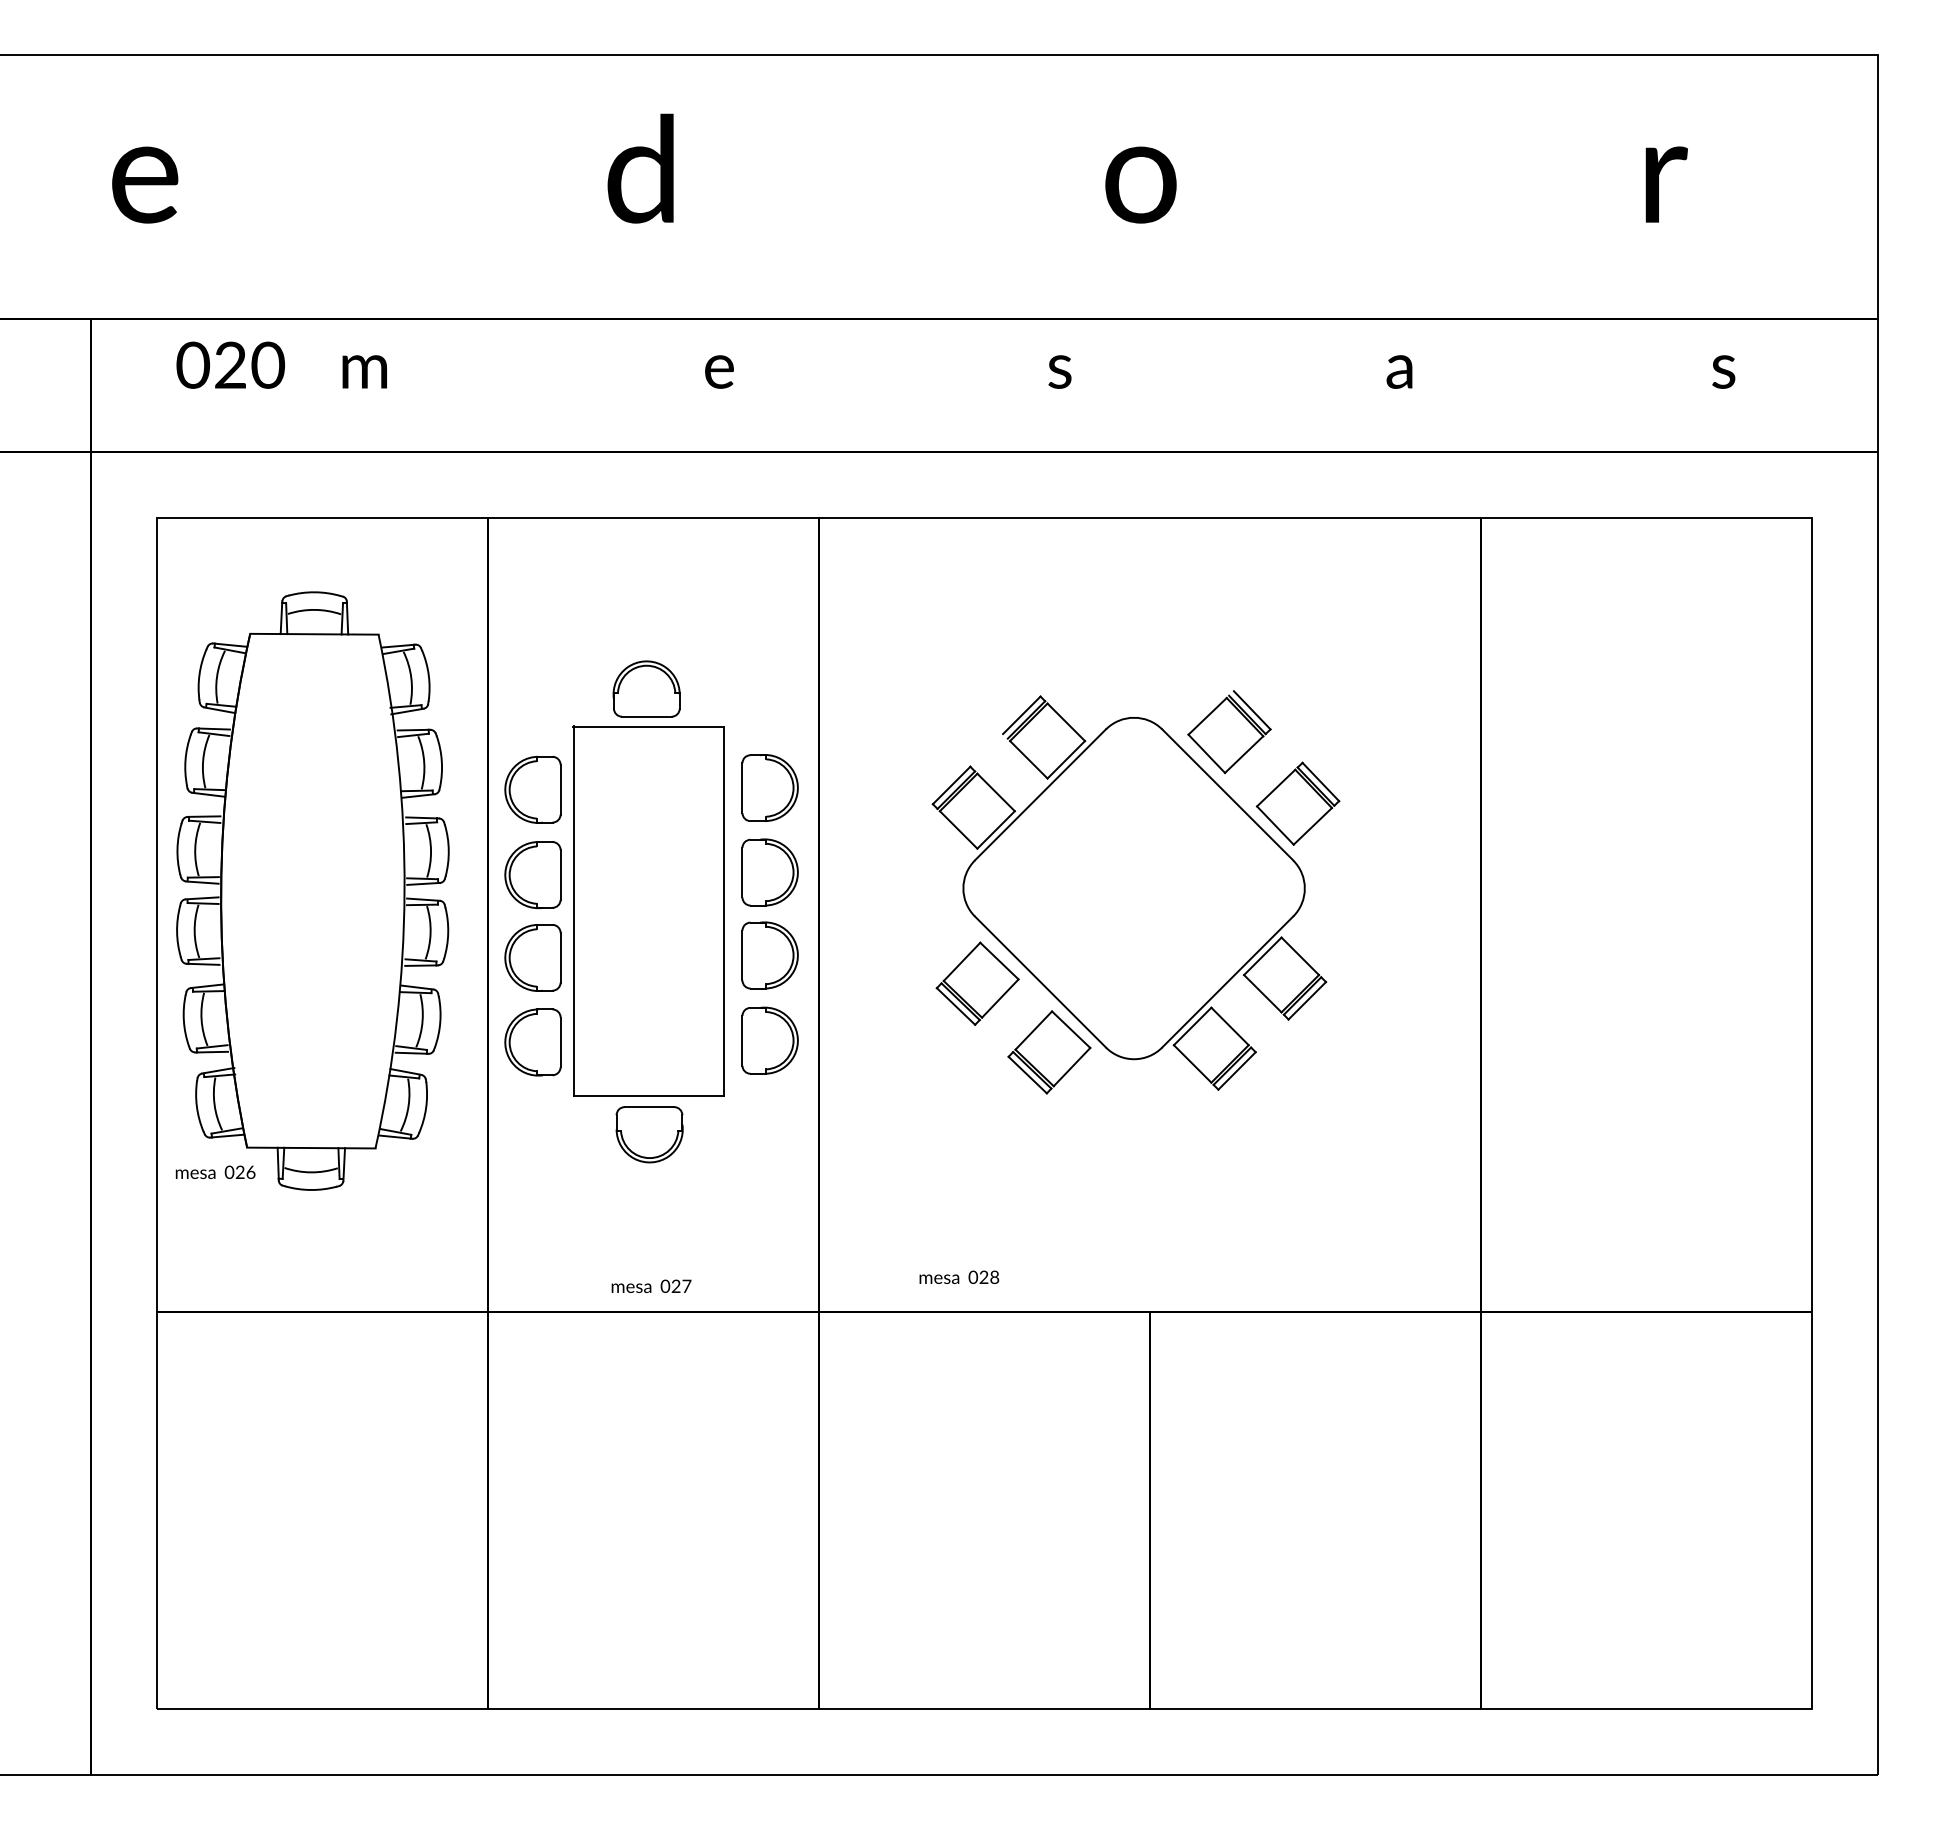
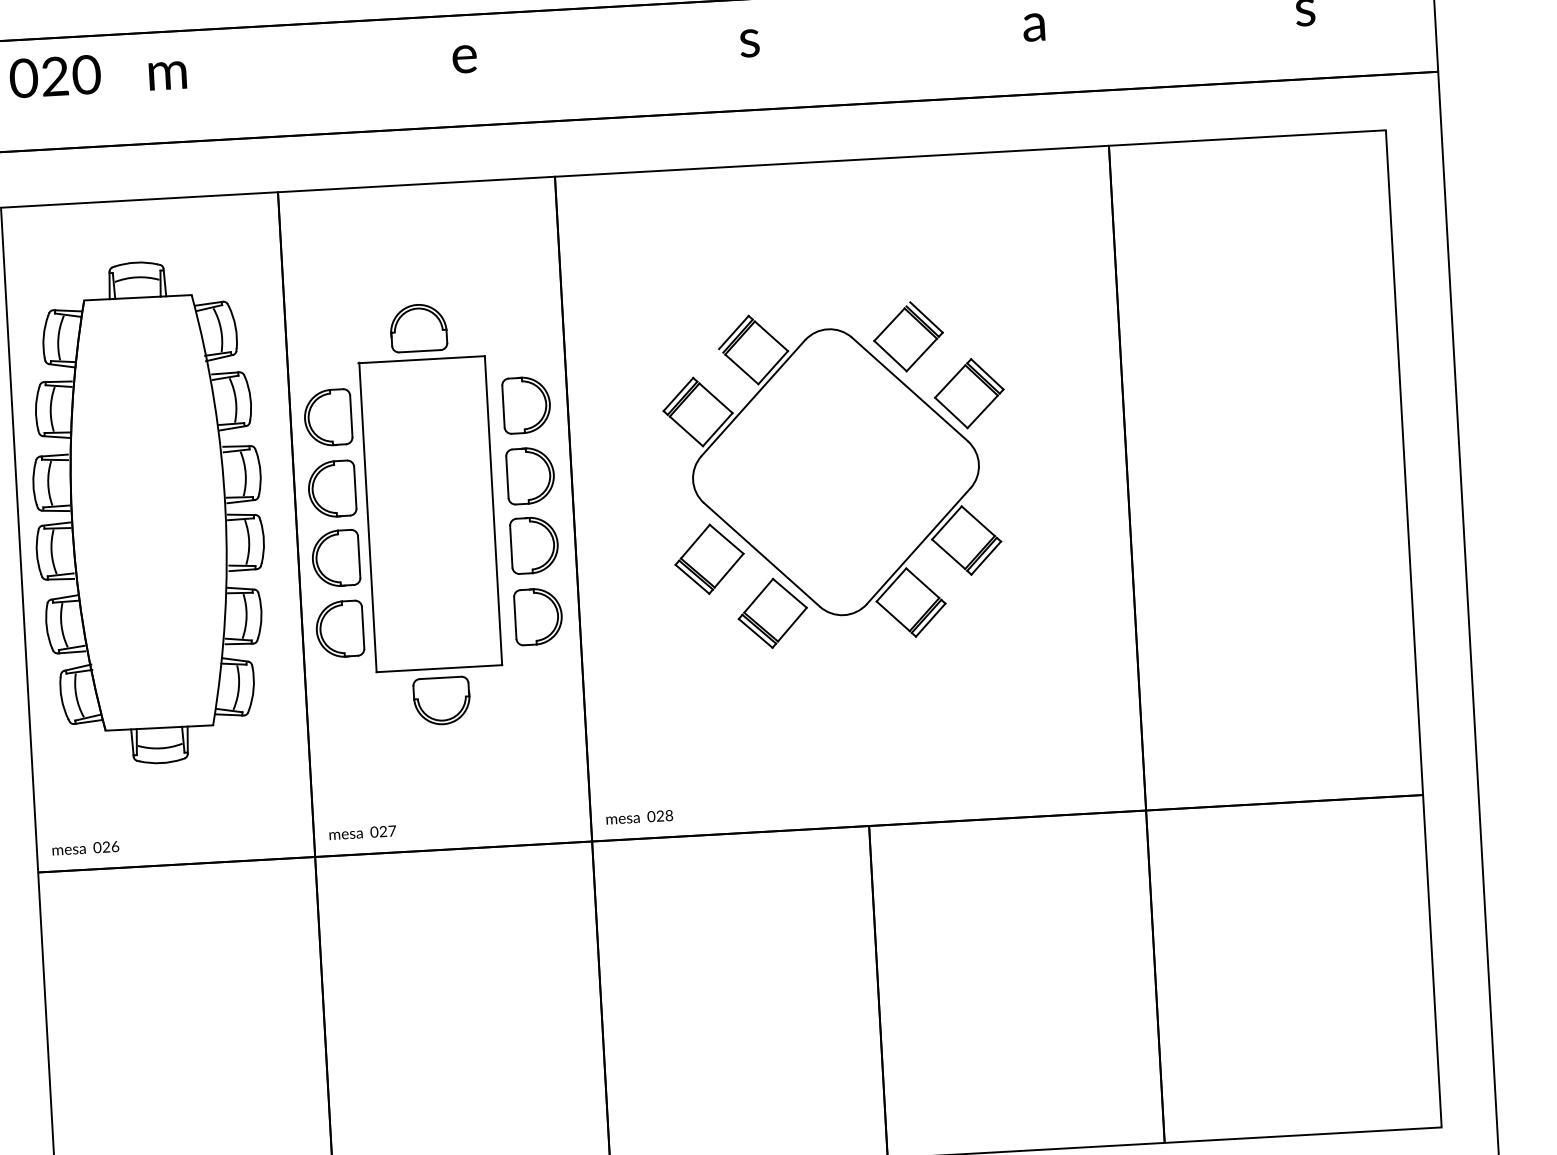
text: (215, 1171) -> (85, 847), moved
text: (959, 1276) -> (639, 816), moved
text: (651, 1285) -> (362, 832), moved

